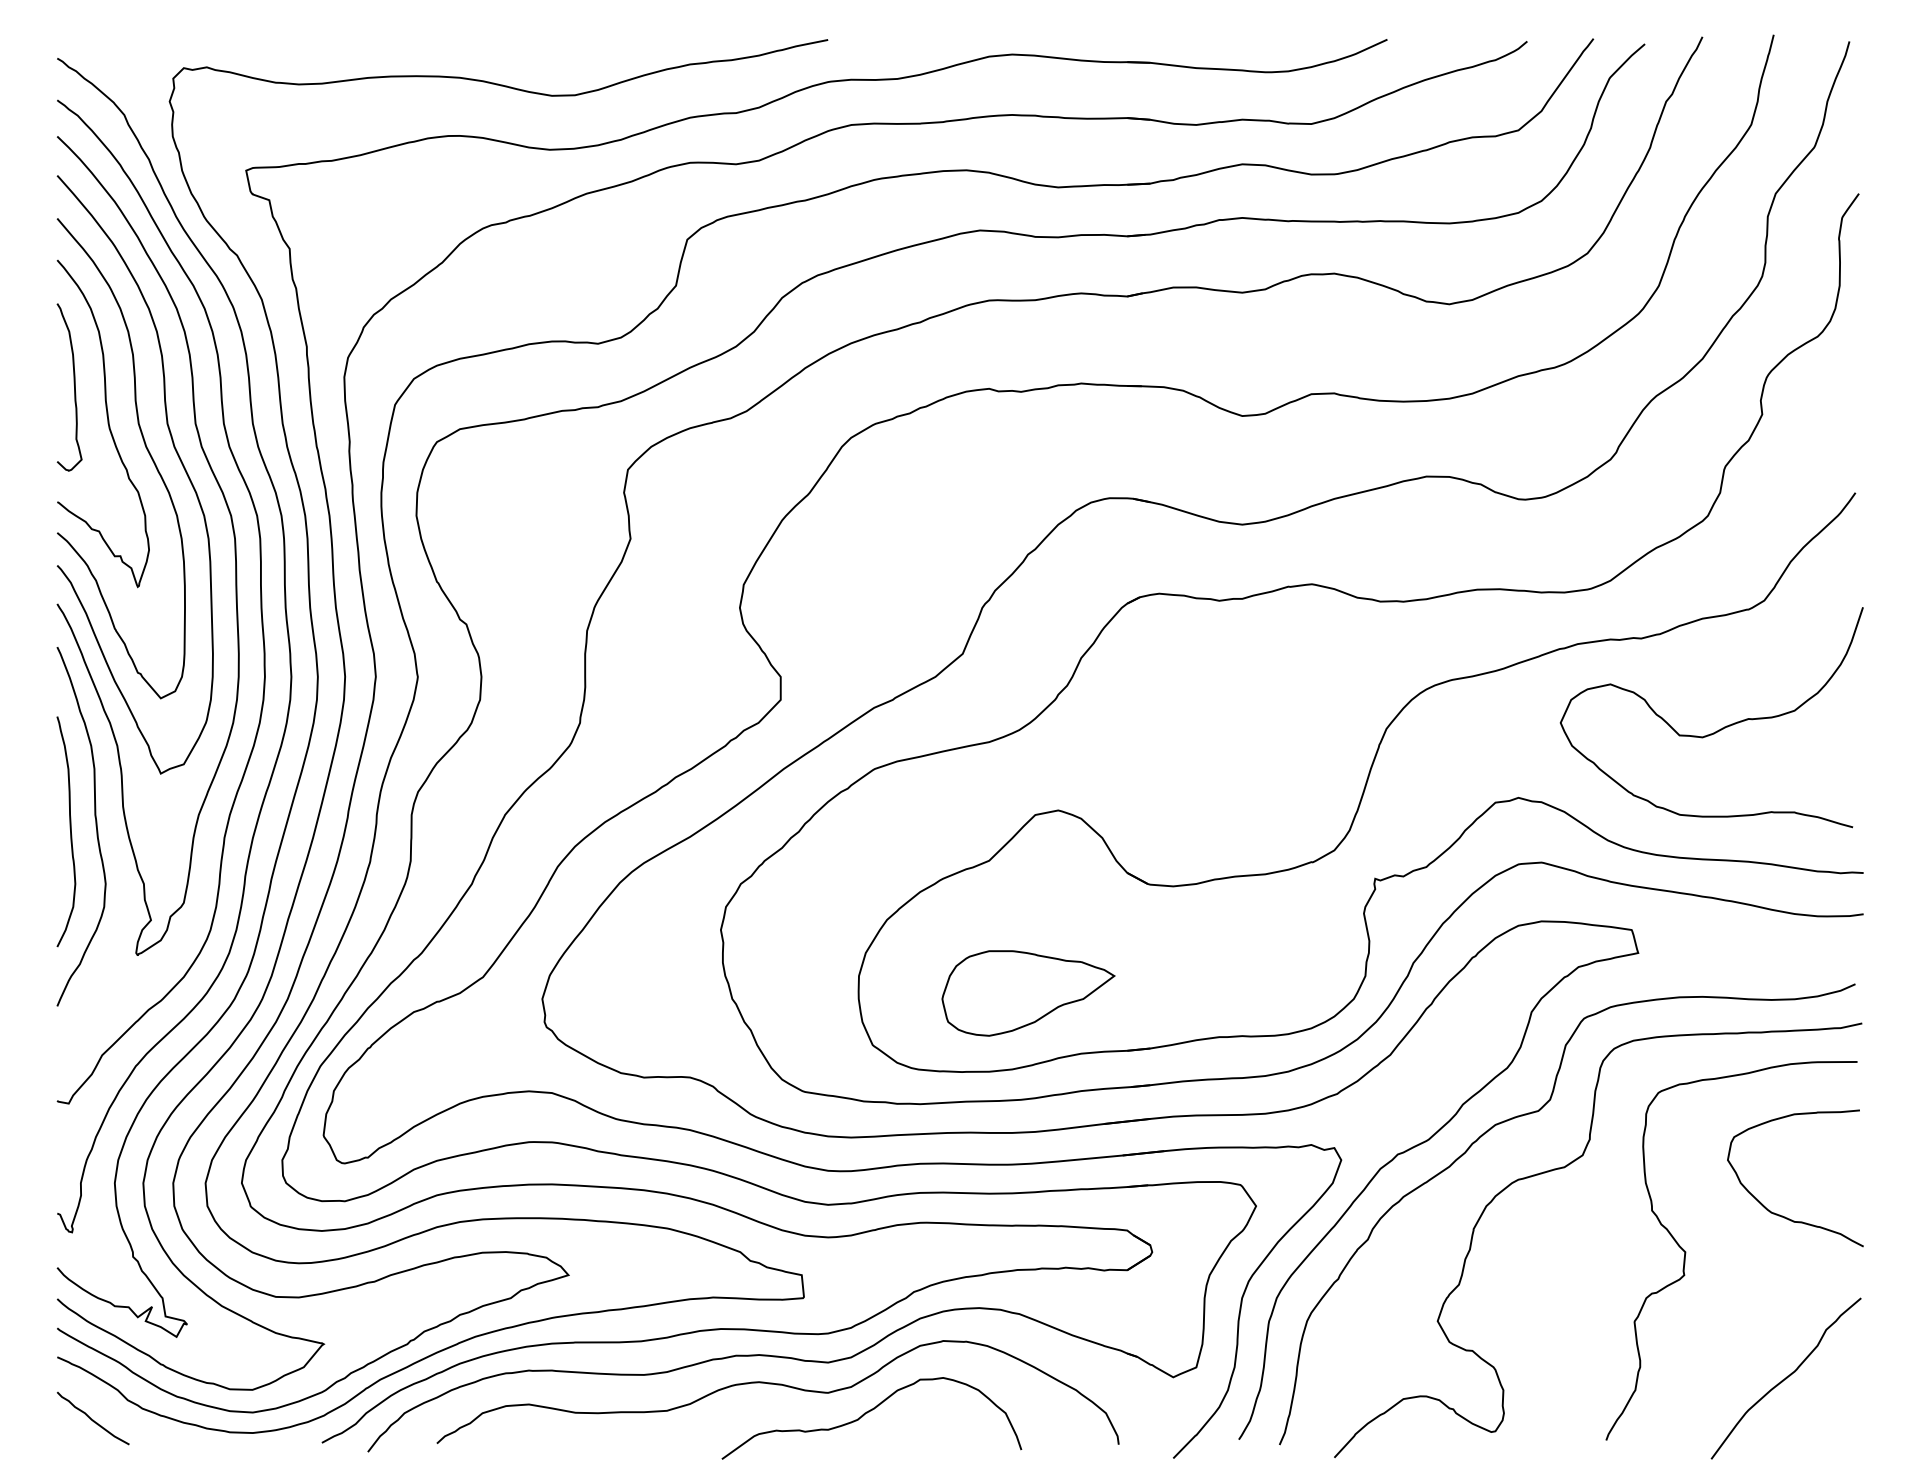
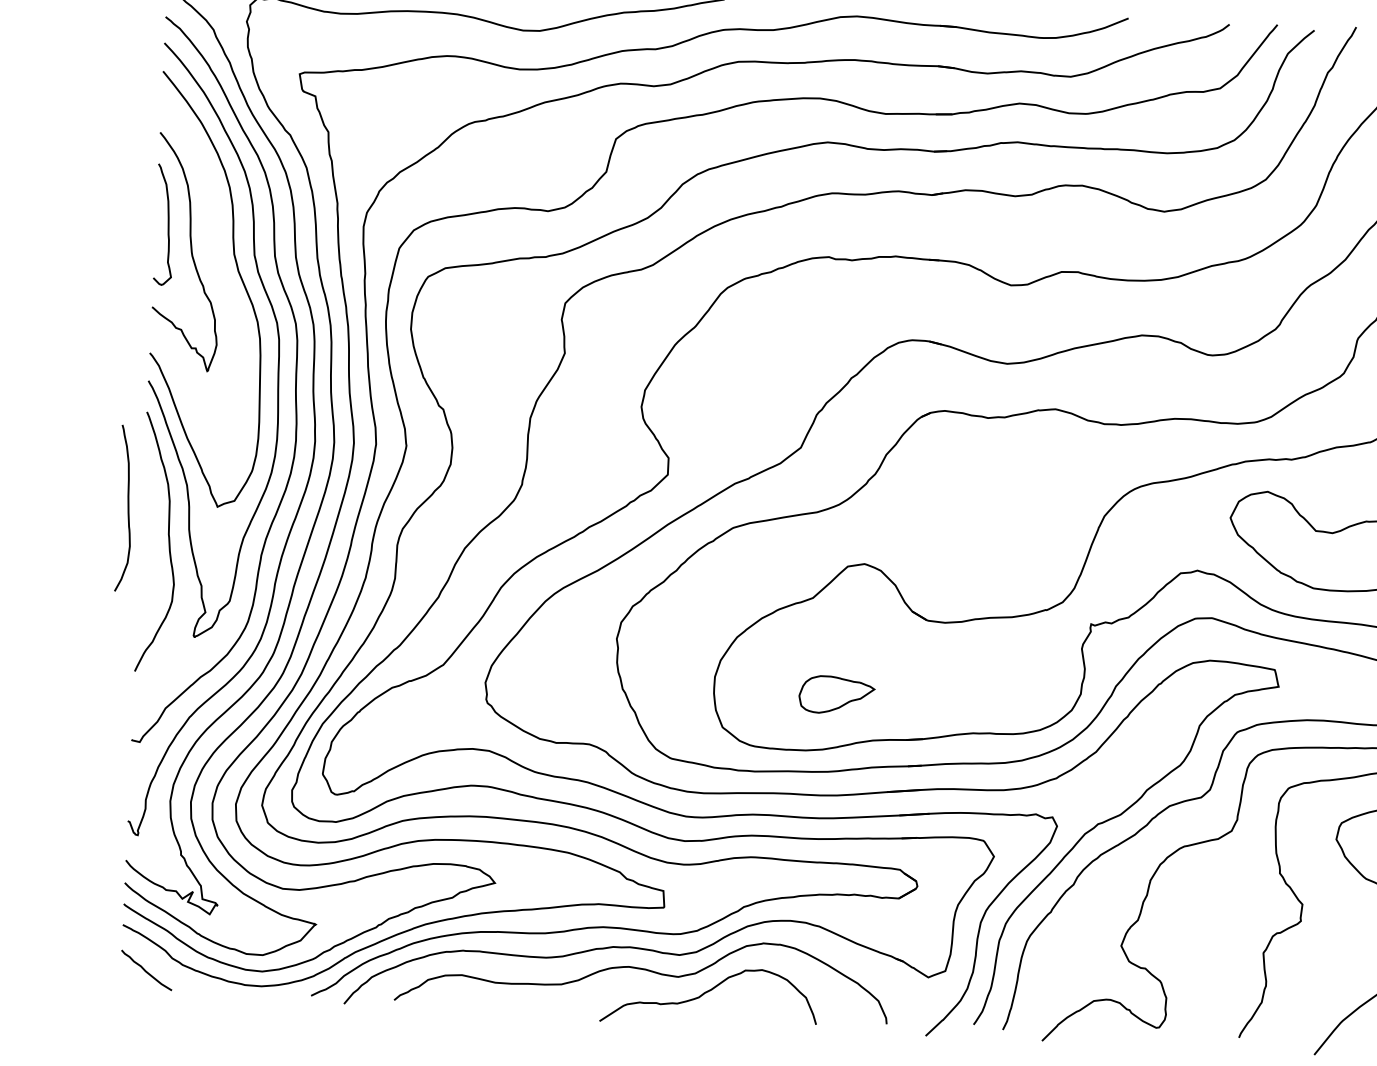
curve: (144, 445) -> (216, 269), removed
curve: (70, 831) -> (128, 508), moved
part: (1028, 993) -> (836, 695), size x0.6

